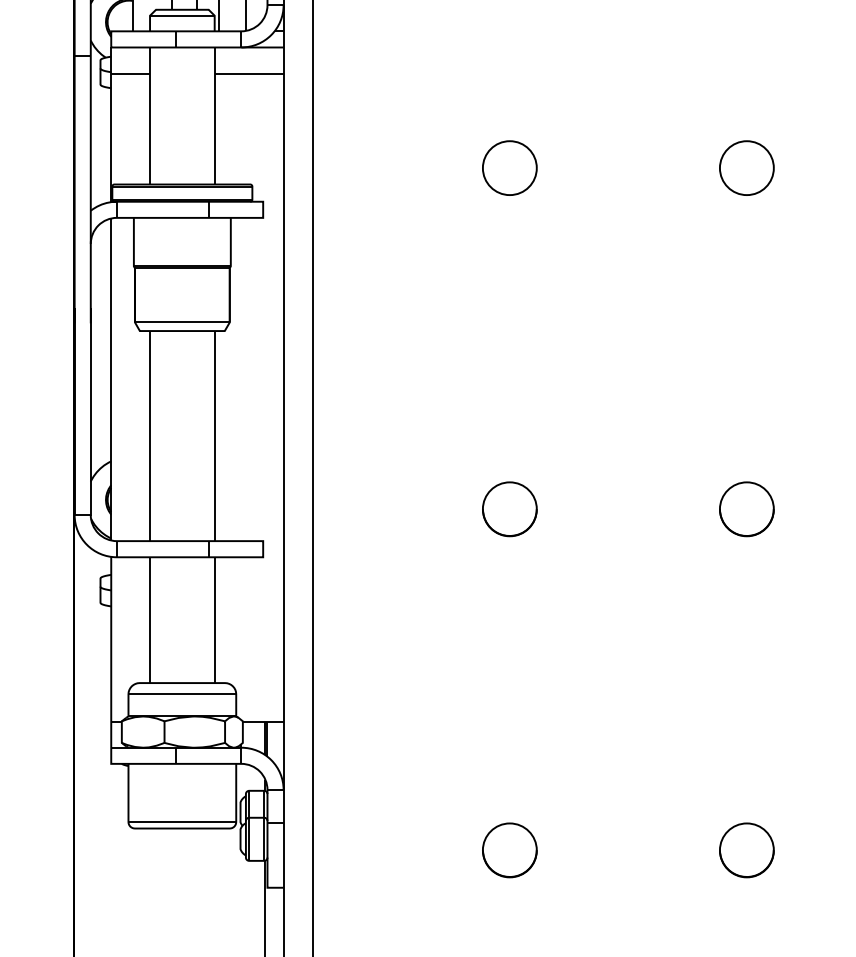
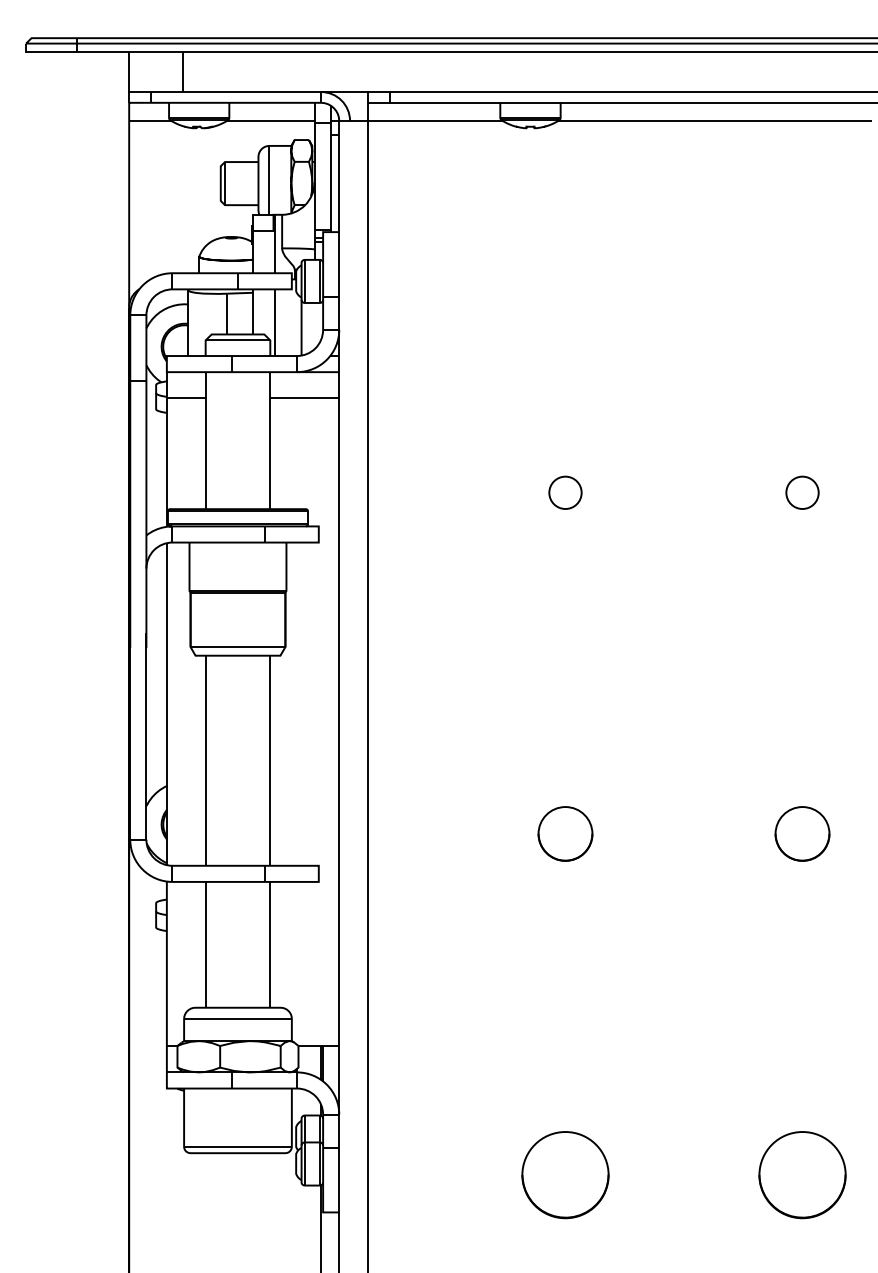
circle: (509, 167) -> (565, 492), size x0.6
circle: (746, 167) -> (802, 492), size x0.6
part: (509, 849) -> (565, 1174), size x1.6
part: (746, 849) -> (802, 1174), size x1.6

